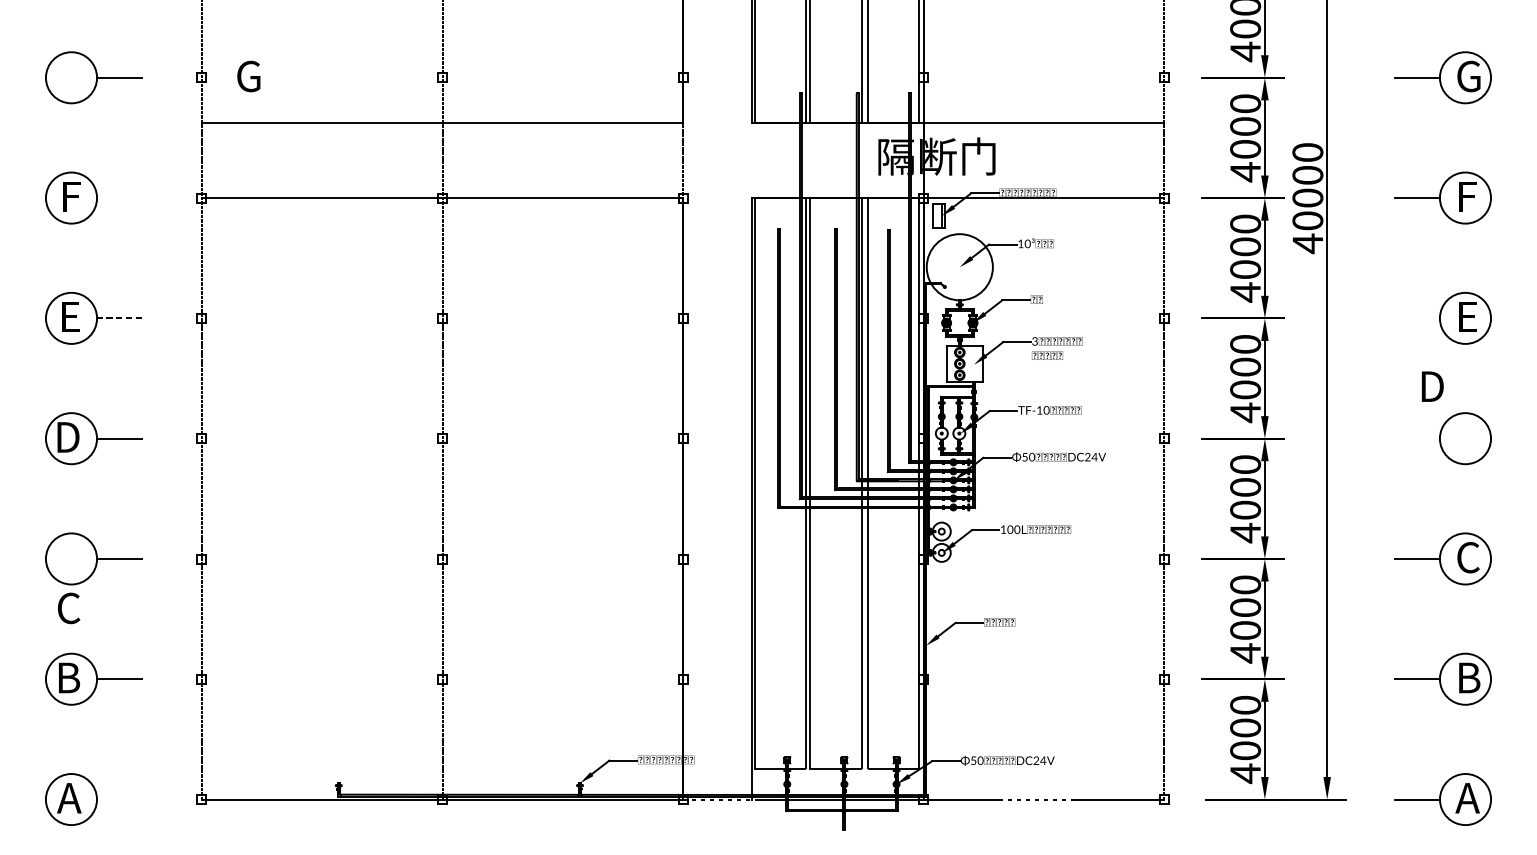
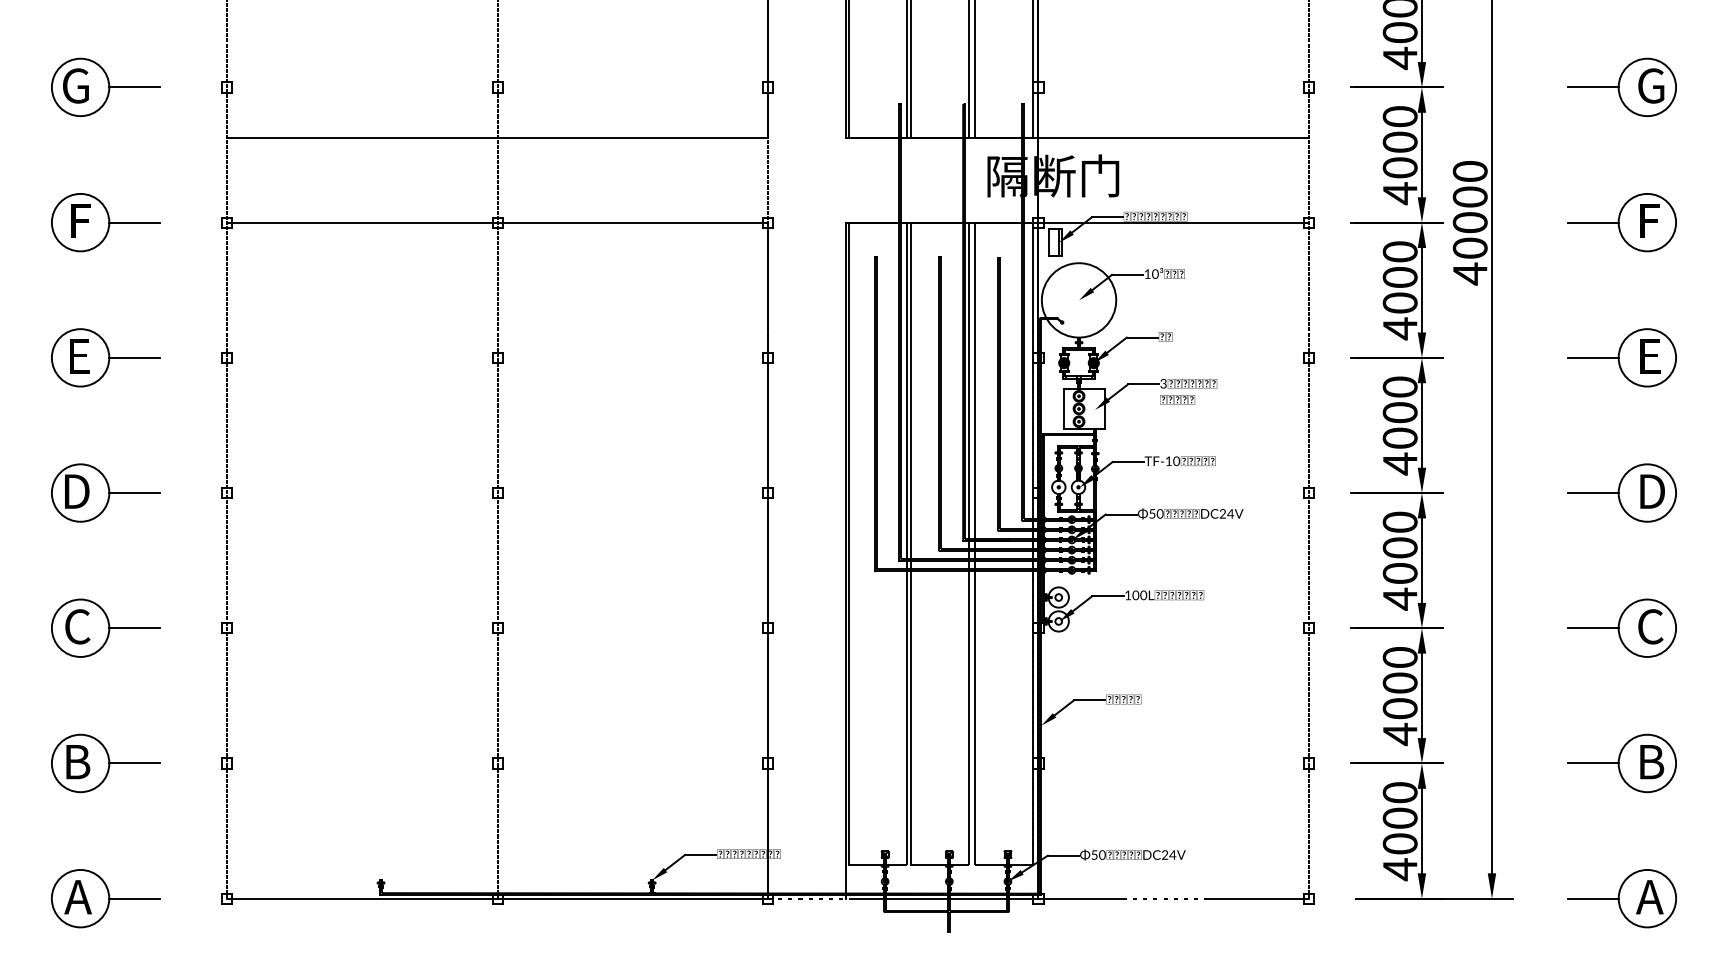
text: (248, 76) -> (75, 85), moved
line: (119, 197) -> (134, 222), added
line: (119, 318) -> (134, 357), dashed -> solid
line: (1417, 318) -> (1593, 357), added
text: (1432, 386) -> (1652, 491), moved
line: (1417, 439) -> (1593, 493), added
text: (68, 608) -> (77, 626), moved
line: (119, 799) -> (134, 898), added

